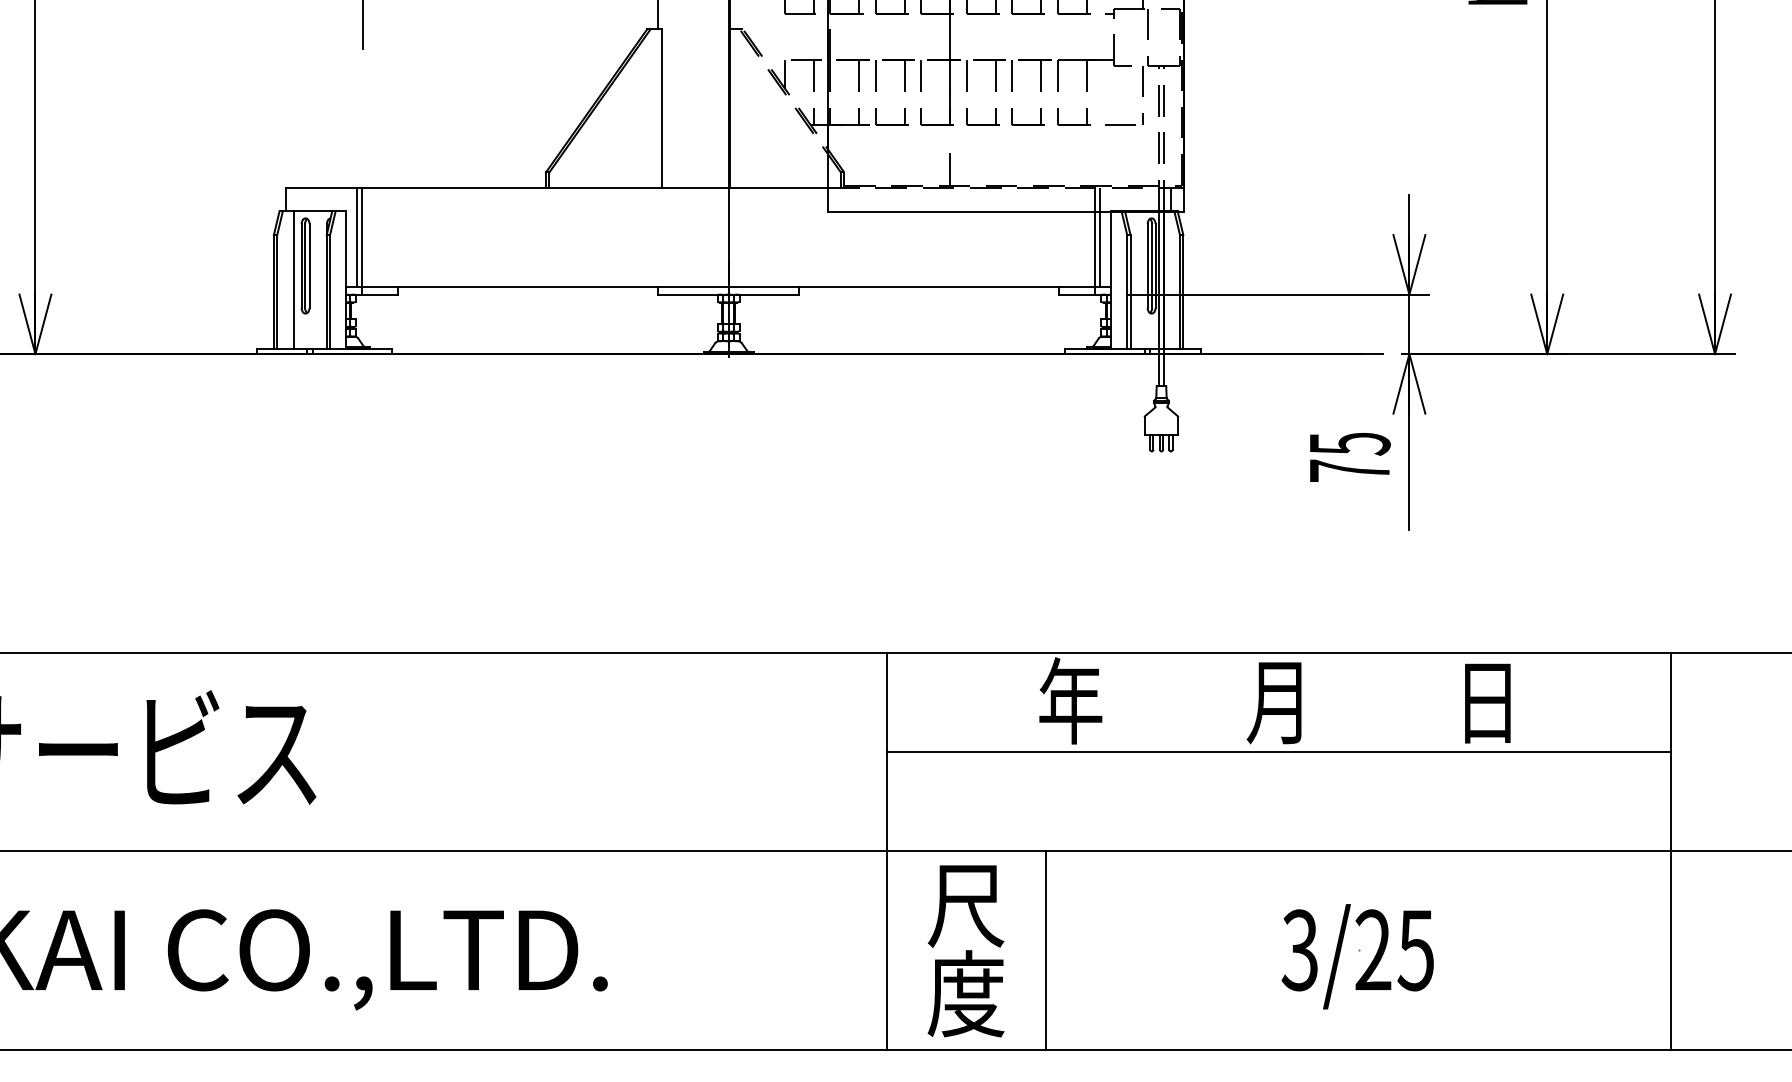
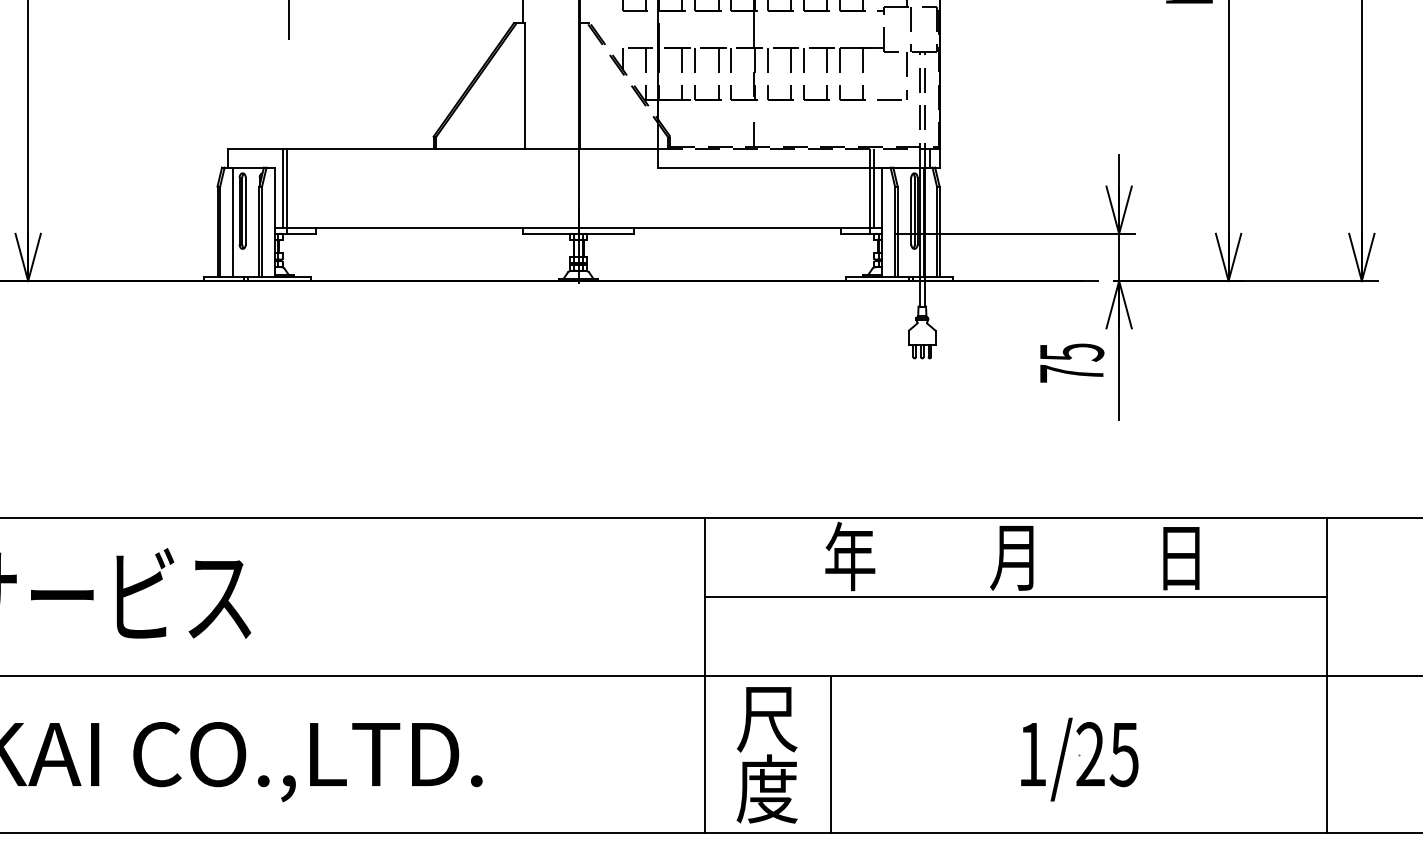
text: (1299, 950) -> (1031, 754), 3/25 -> 1/25

